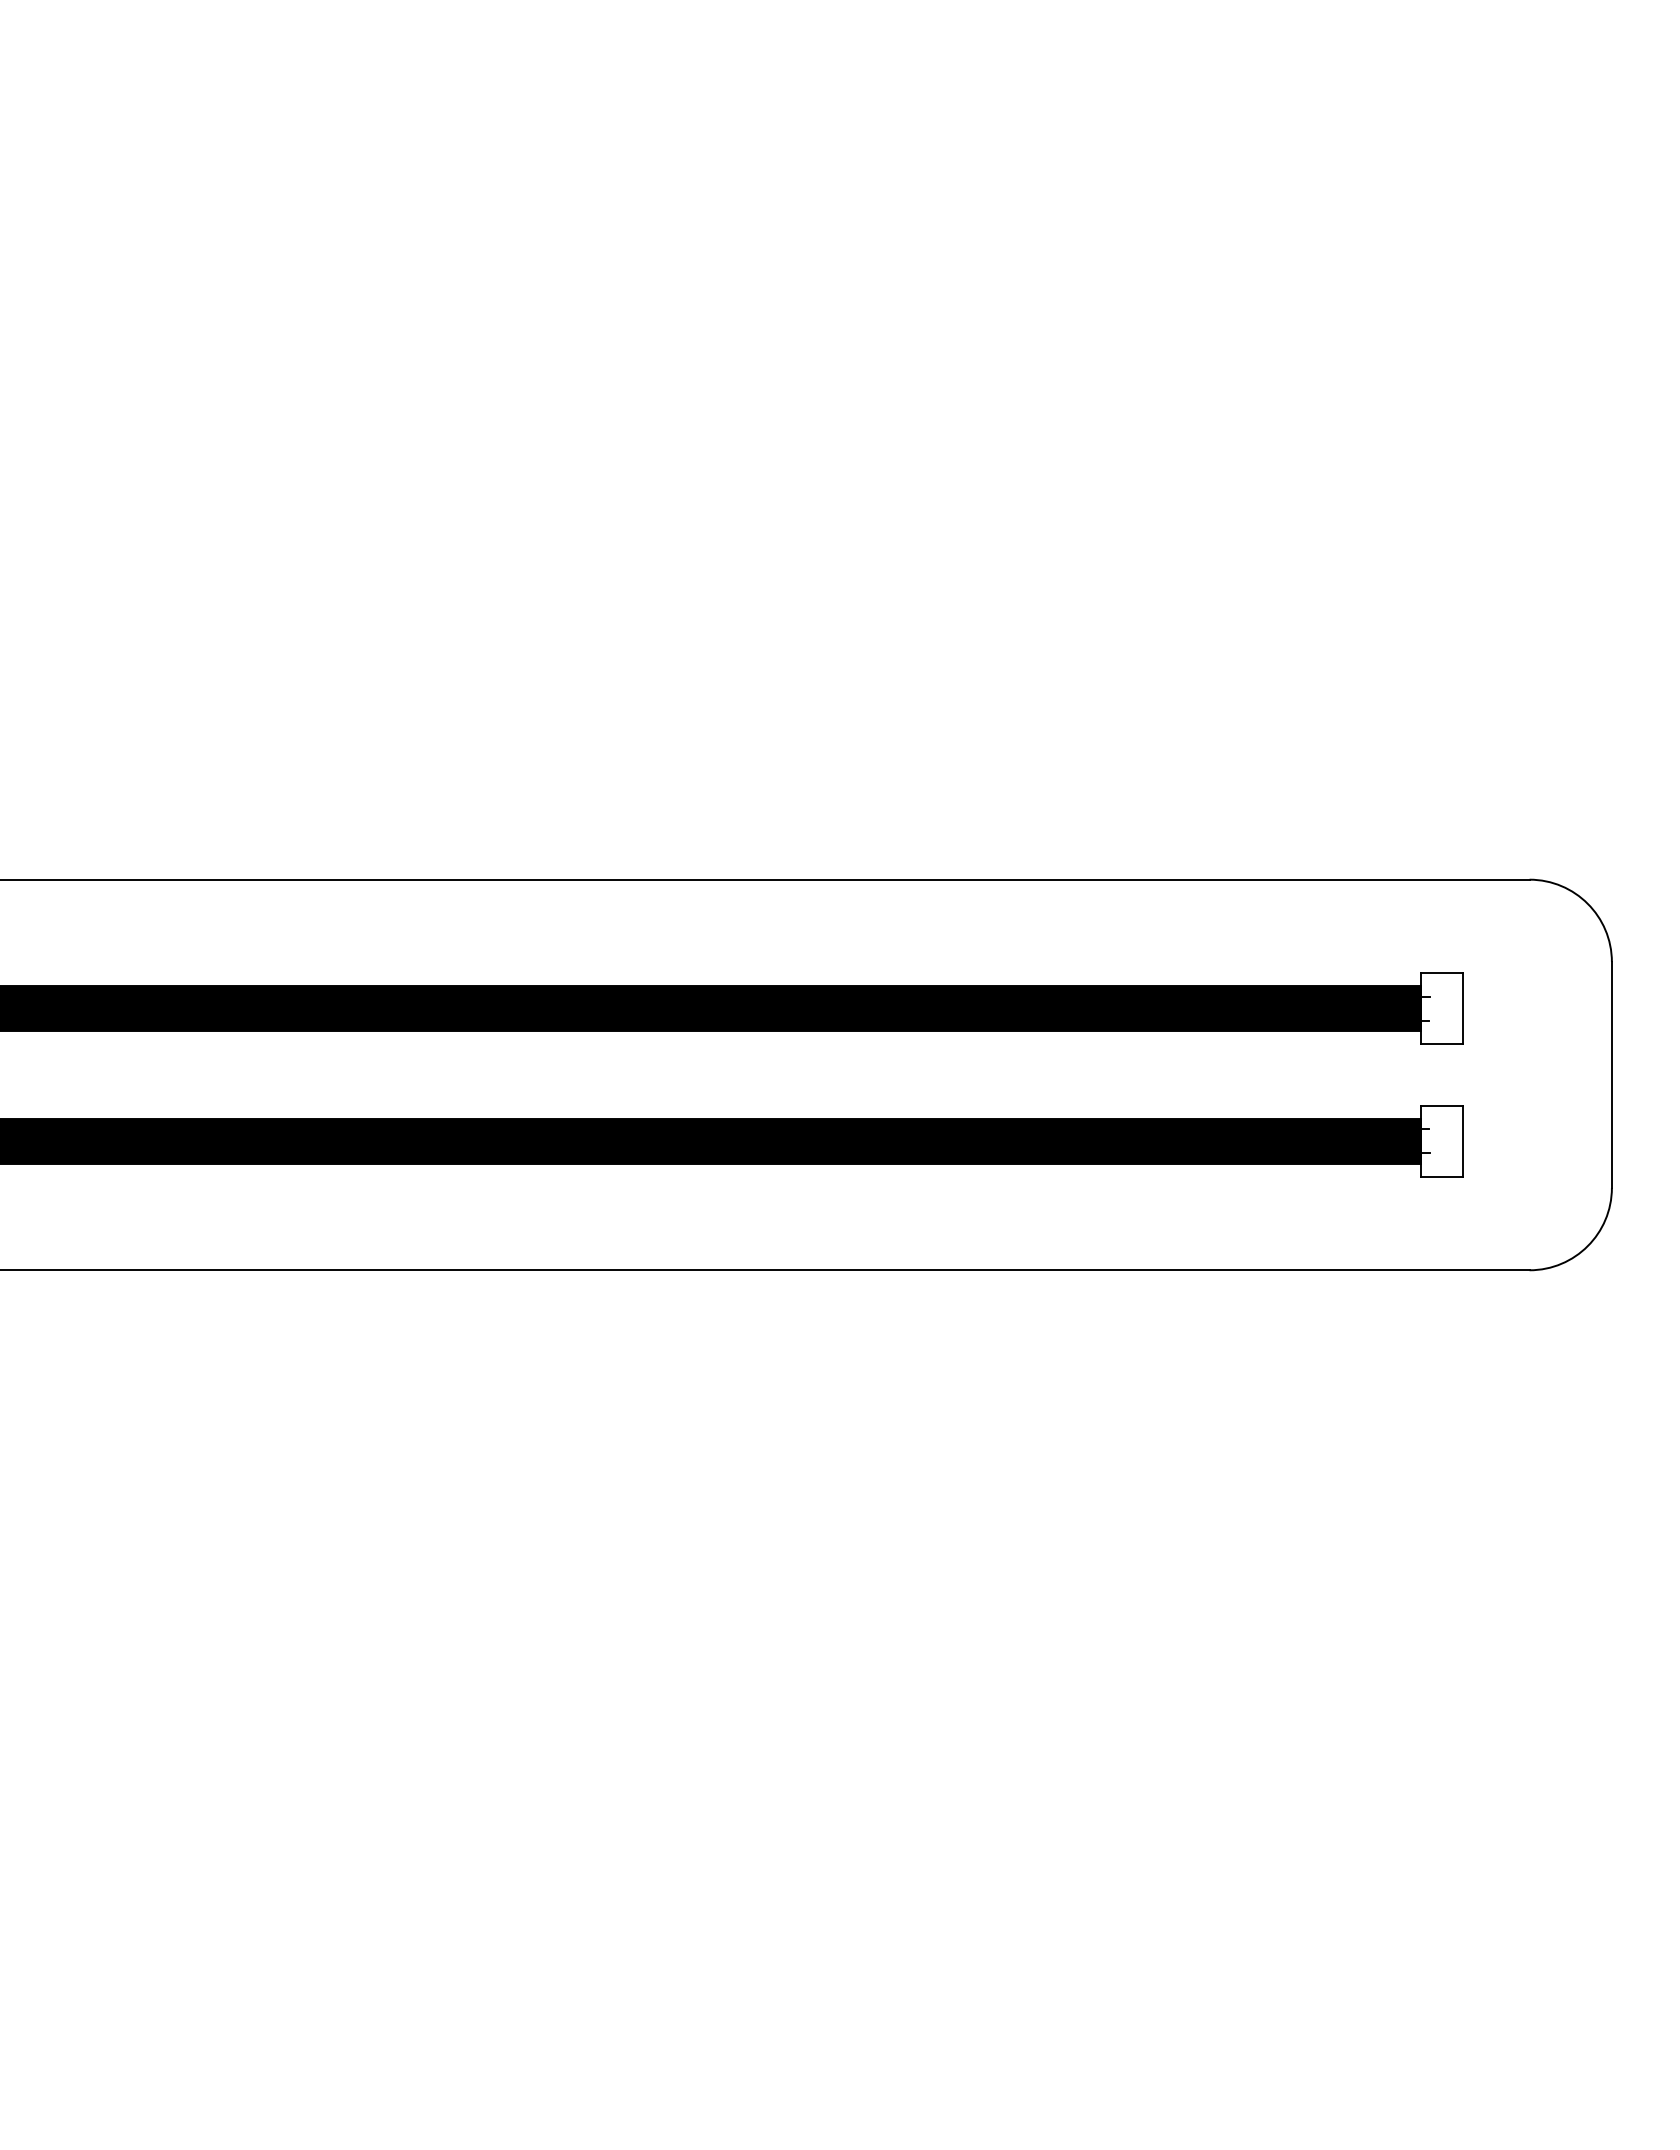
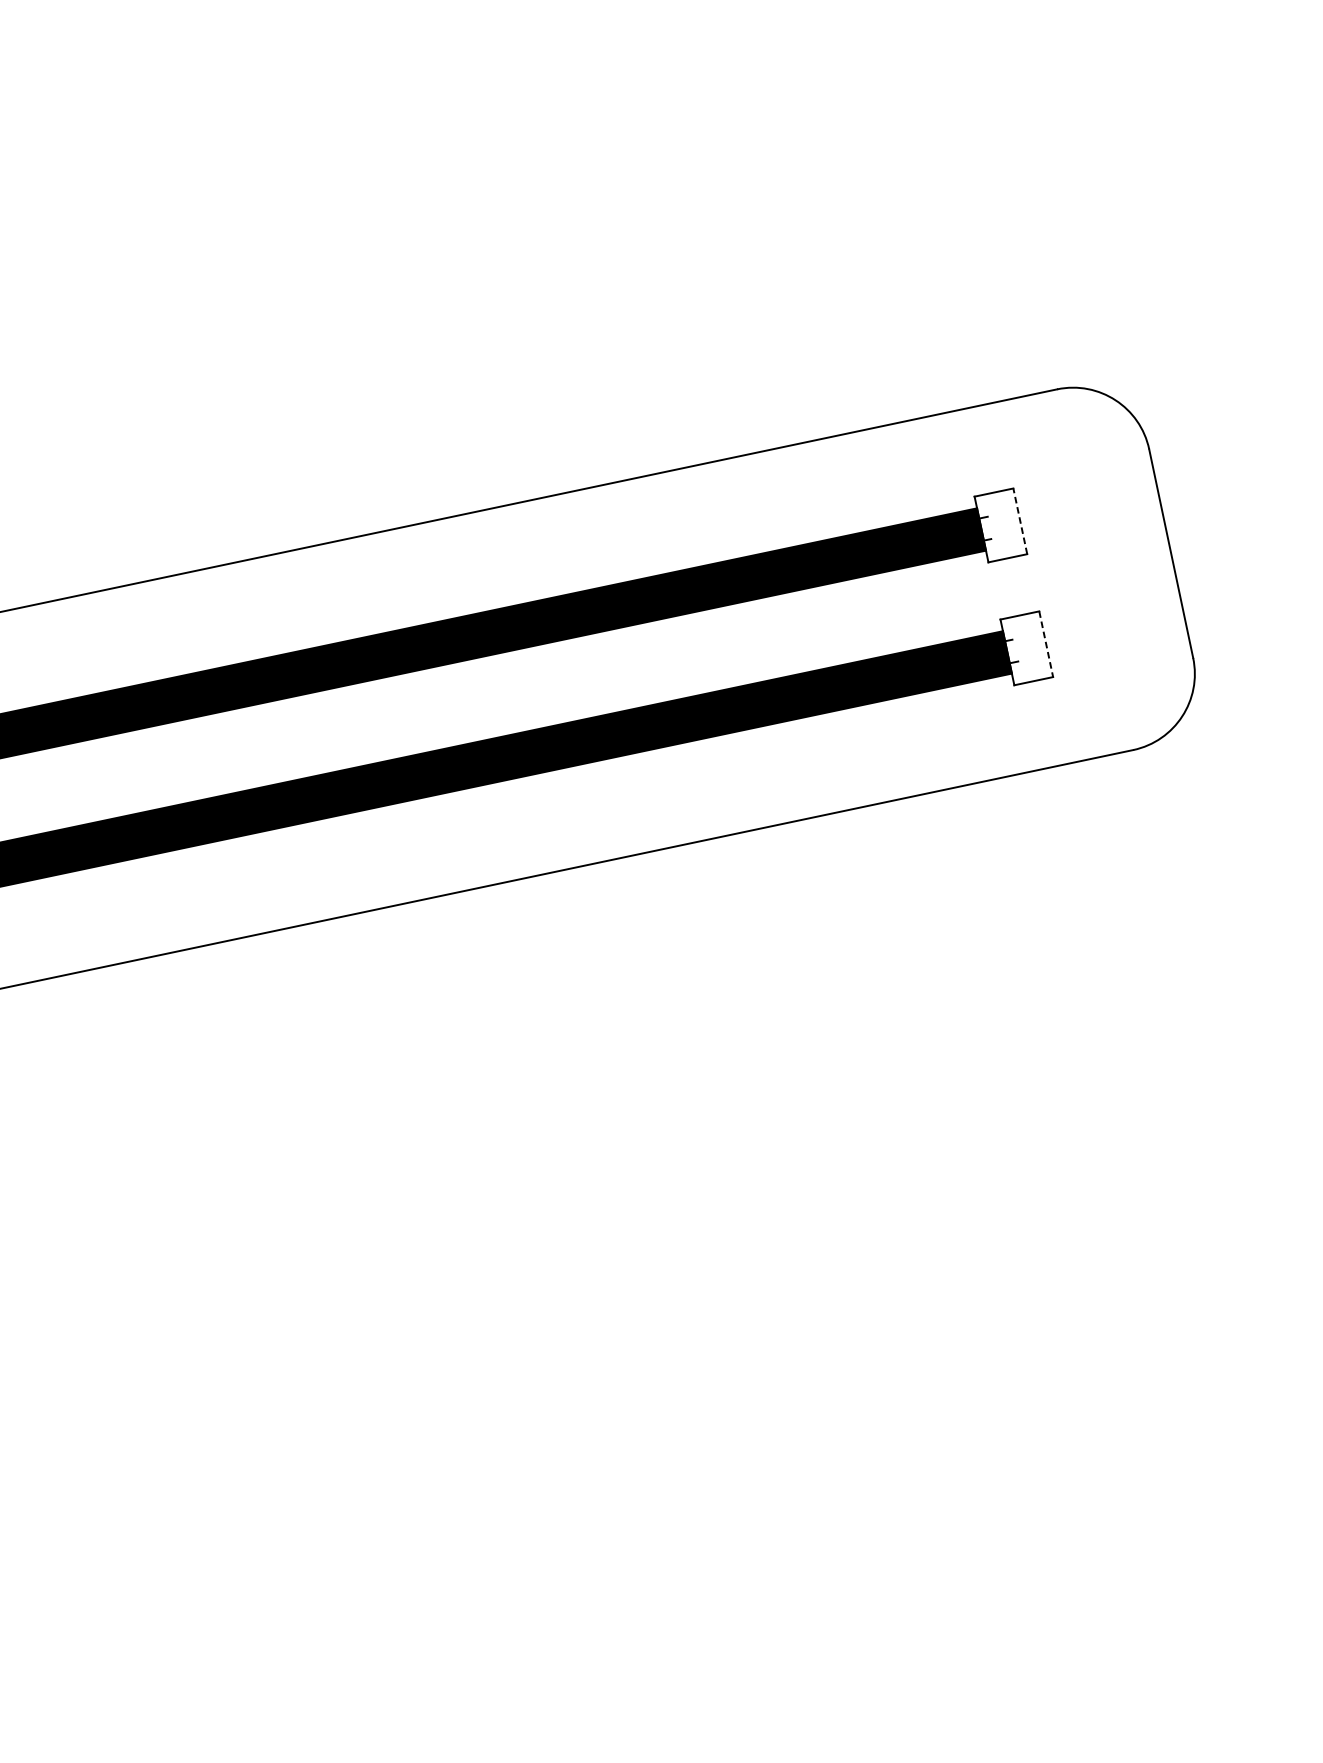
line: (1462, 1008) -> (1020, 521), solid -> dashed
line: (1462, 1141) -> (1046, 644), solid -> dashed

